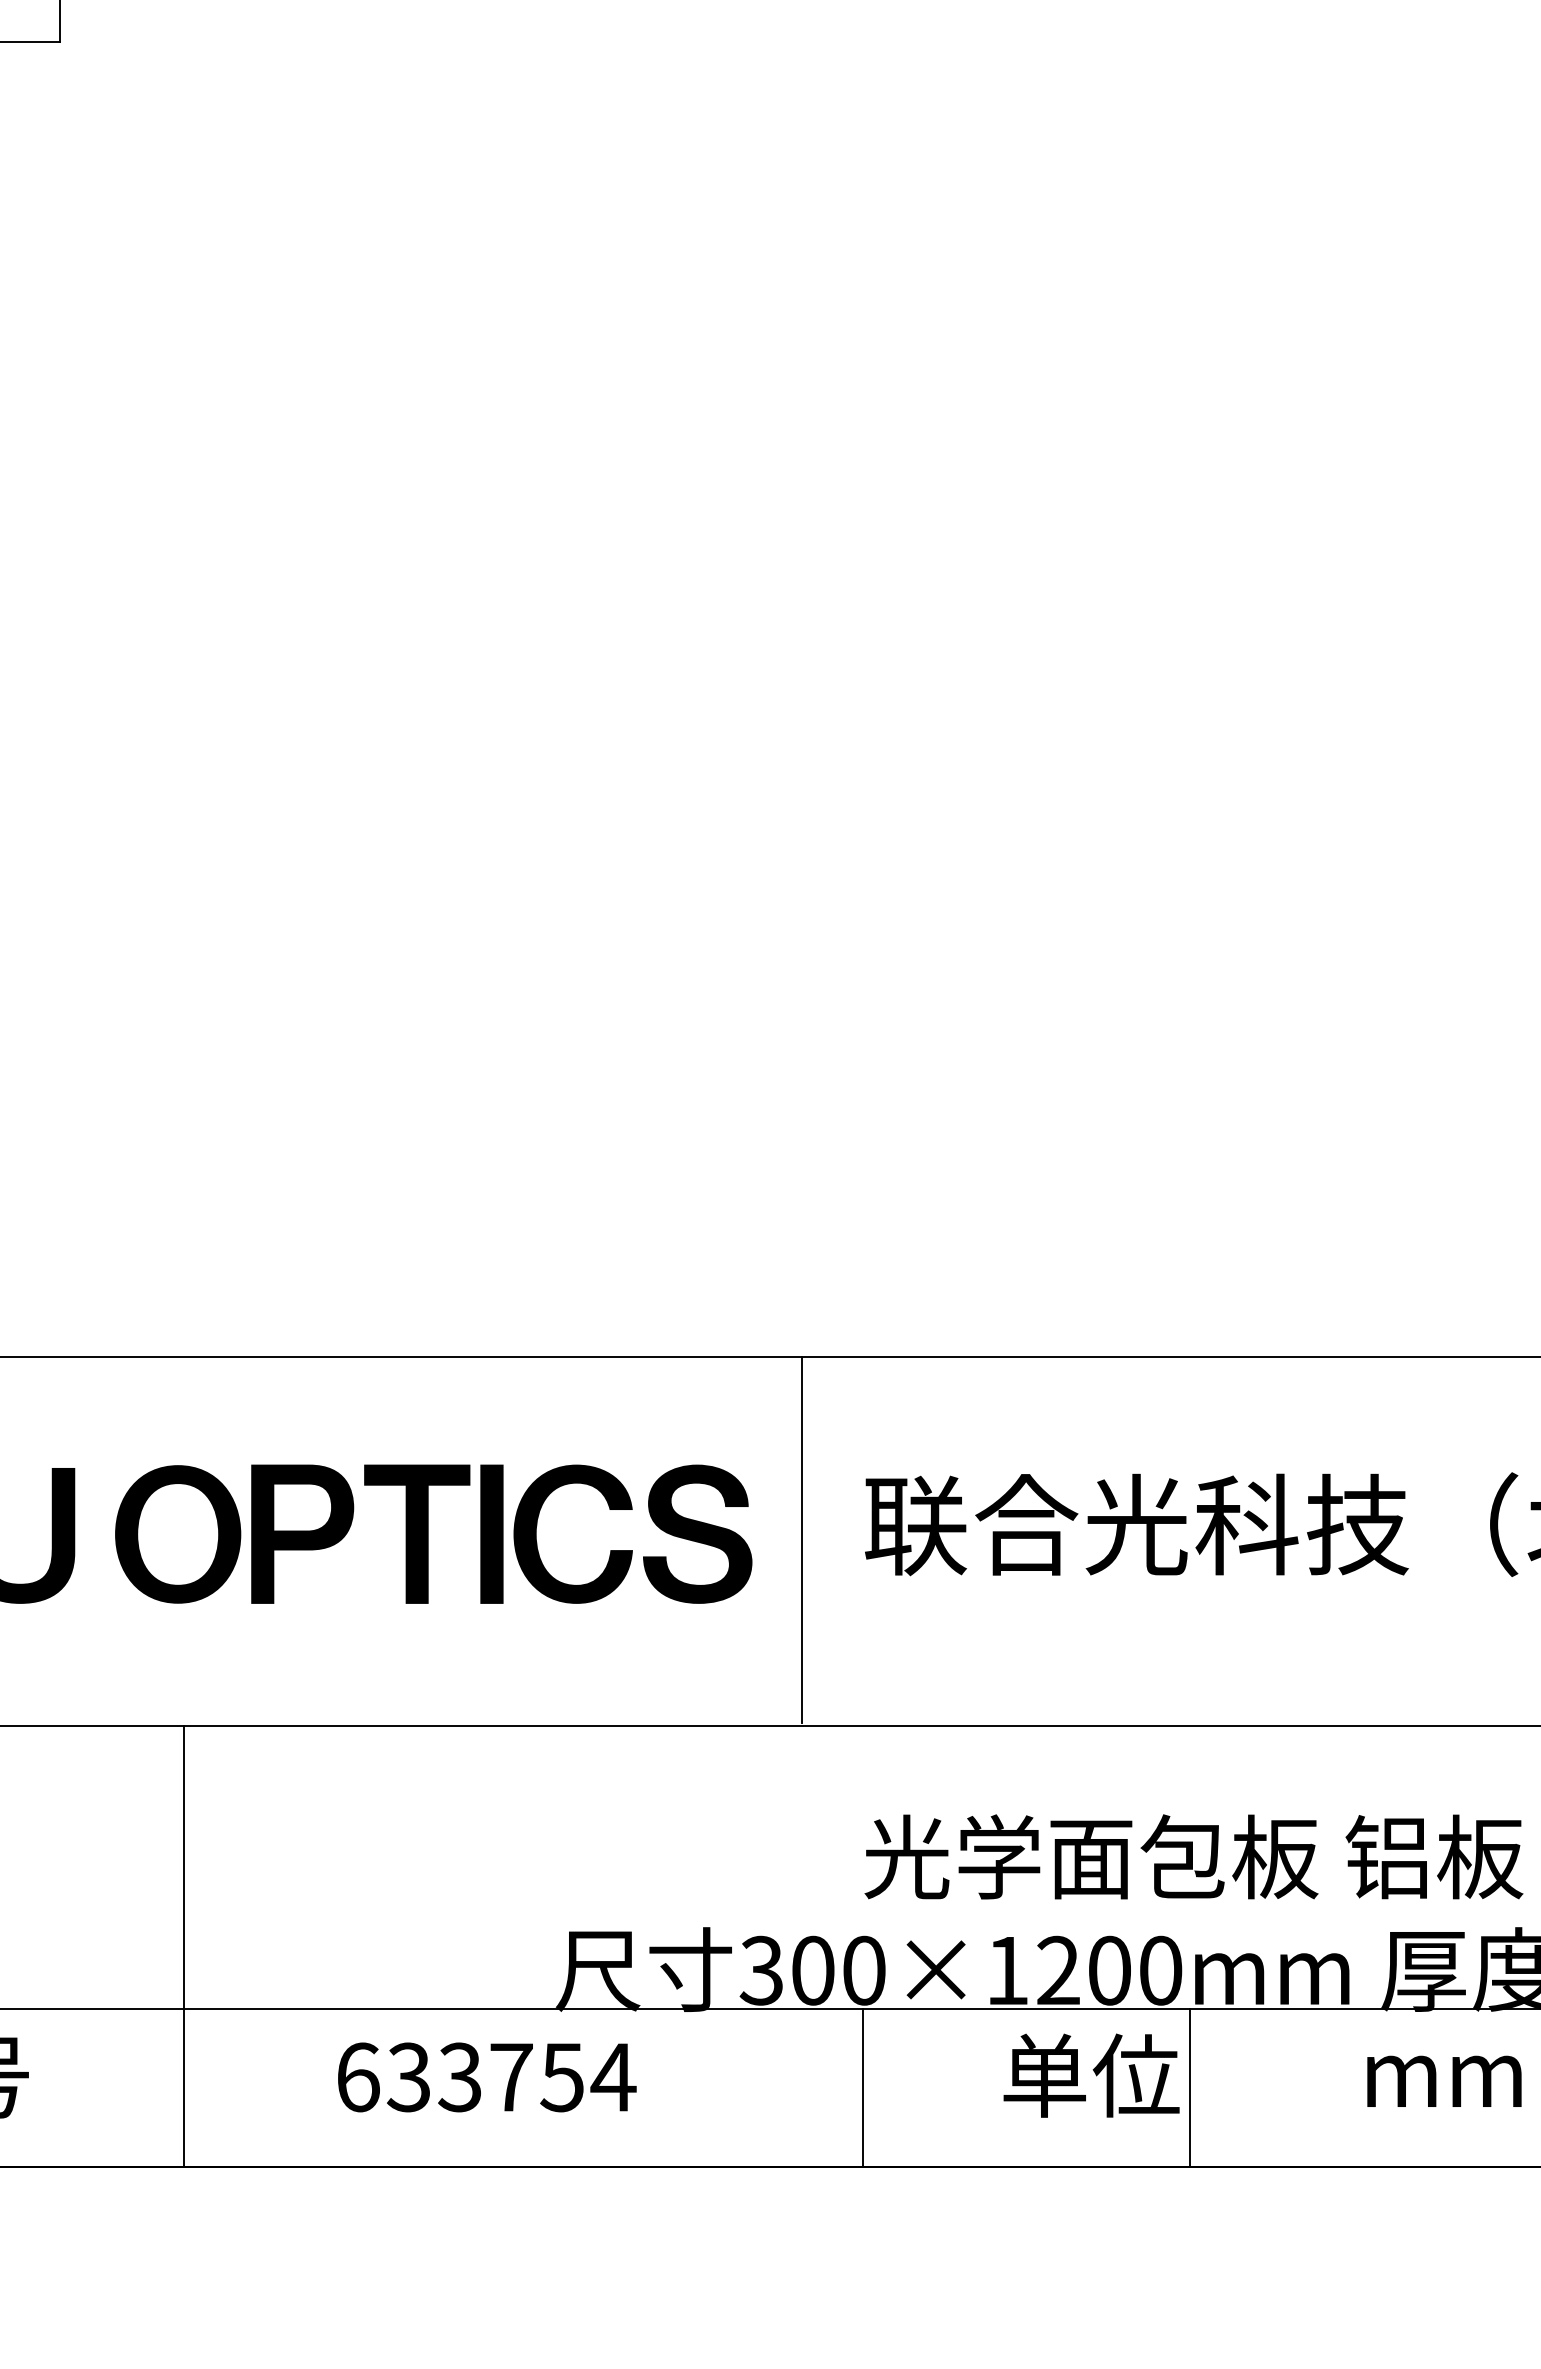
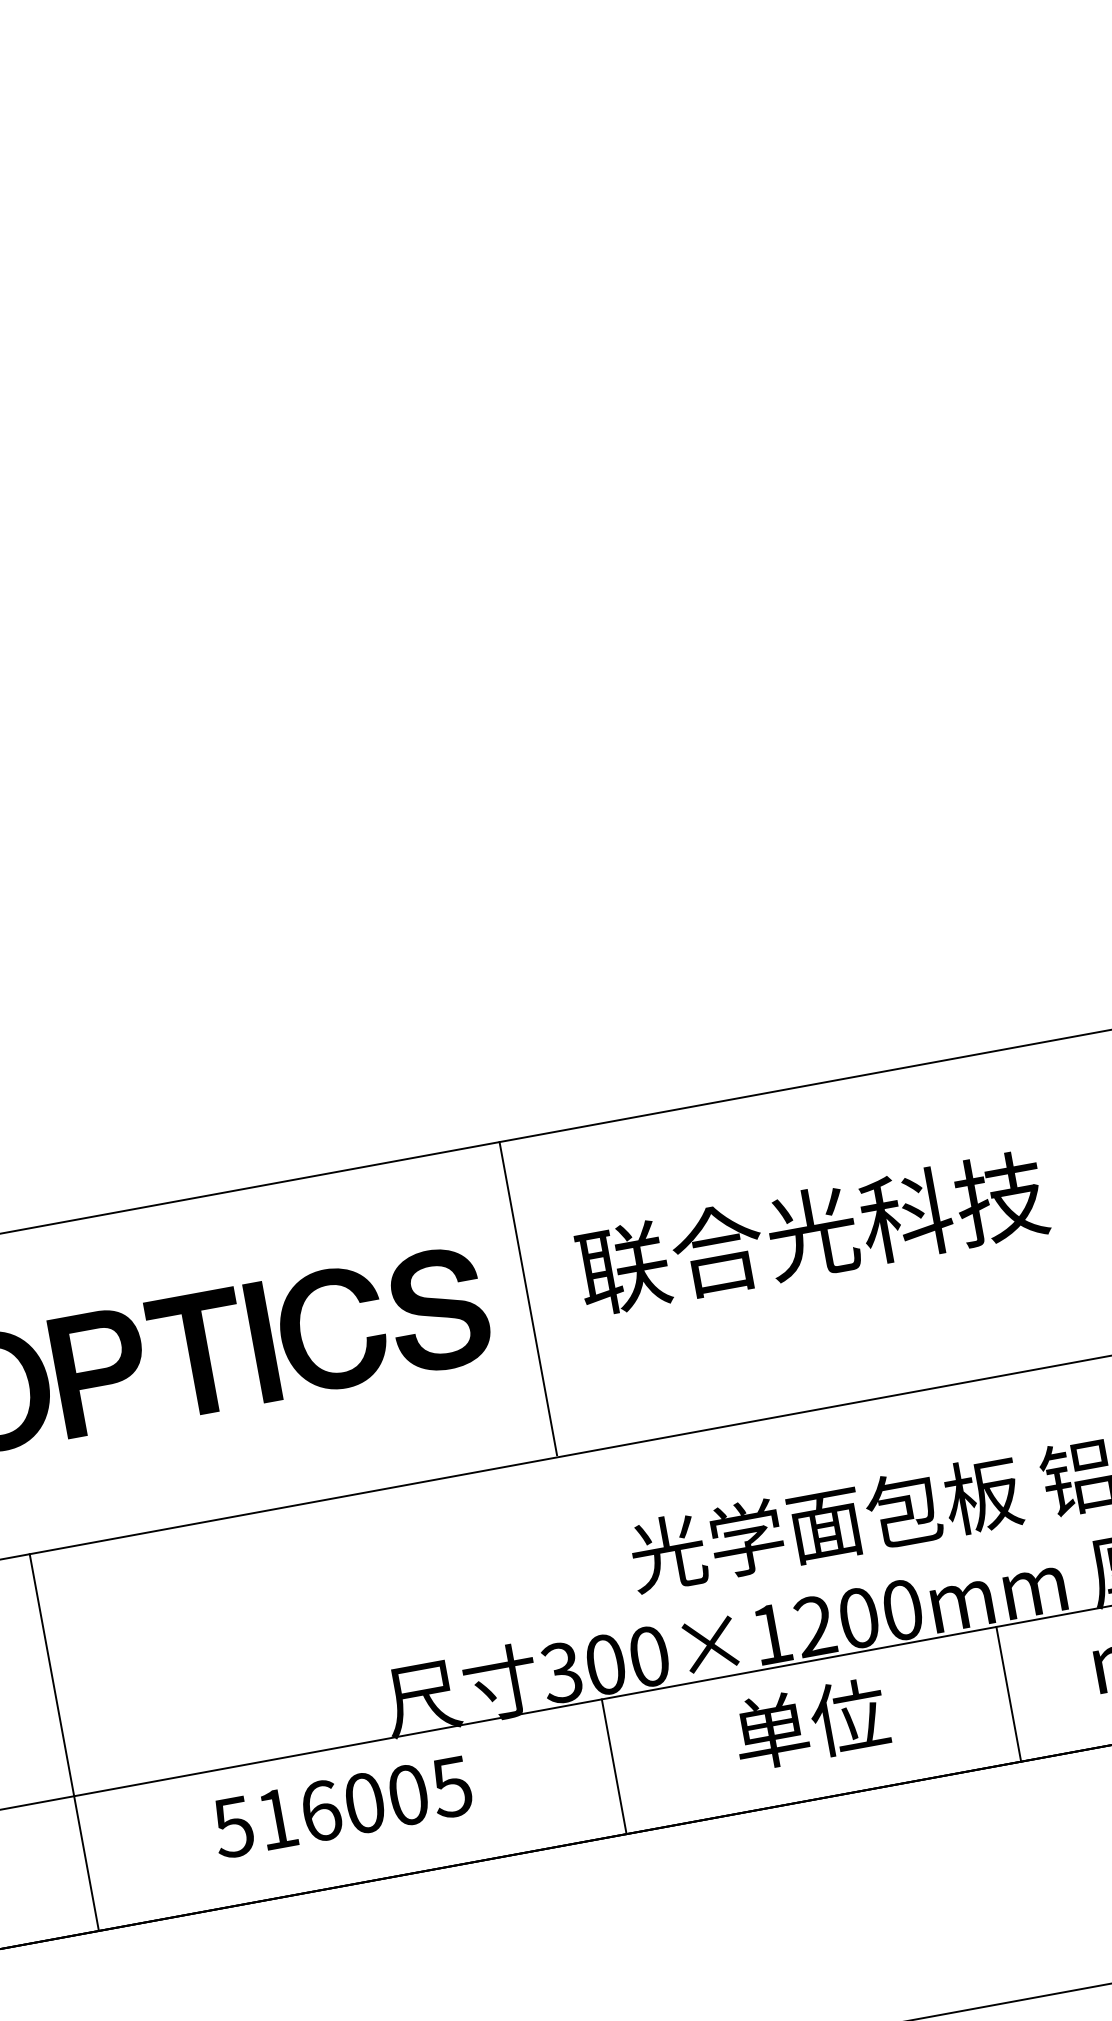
text: (1091, 2075) -> (811, 1723), moved
text: (485, 2077) -> (342, 1807), 633754 -> 516005
line: (862, 2087) -> (614, 1766), moved
line: (1190, 2087) -> (1008, 1693), moved

